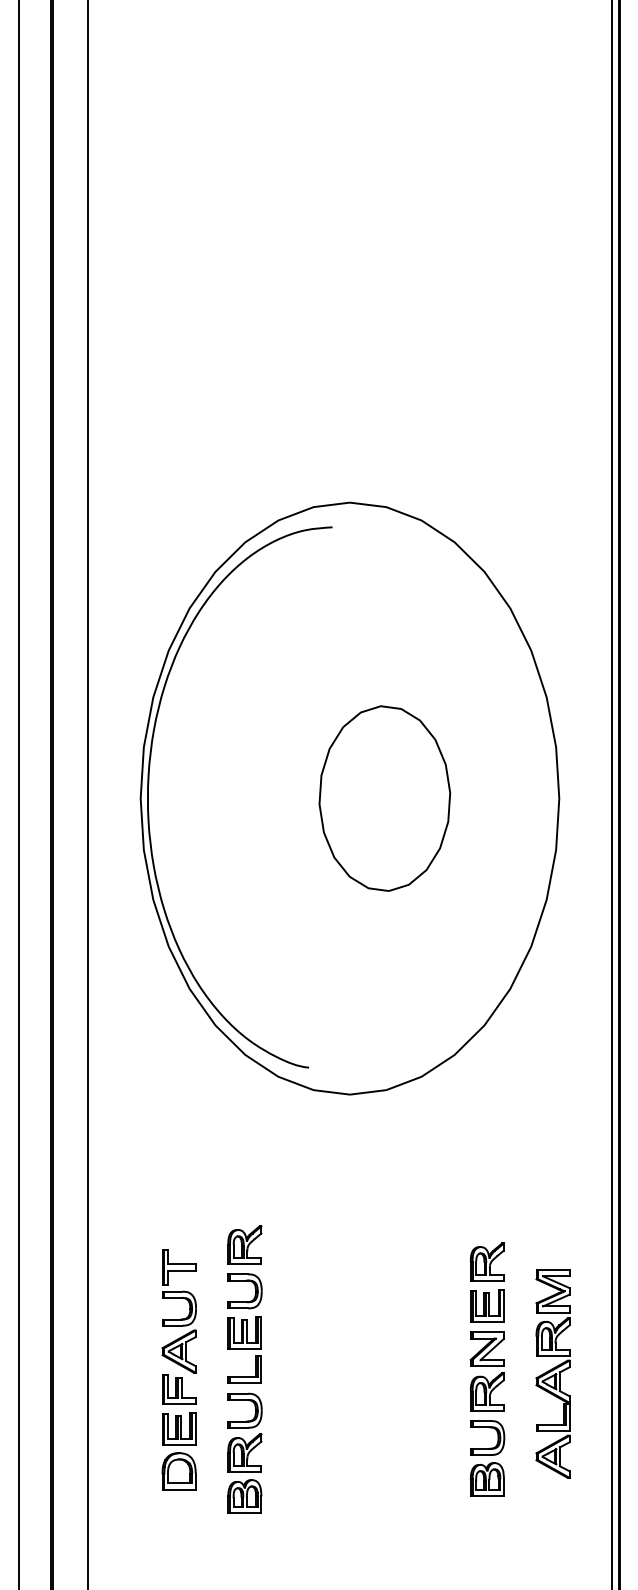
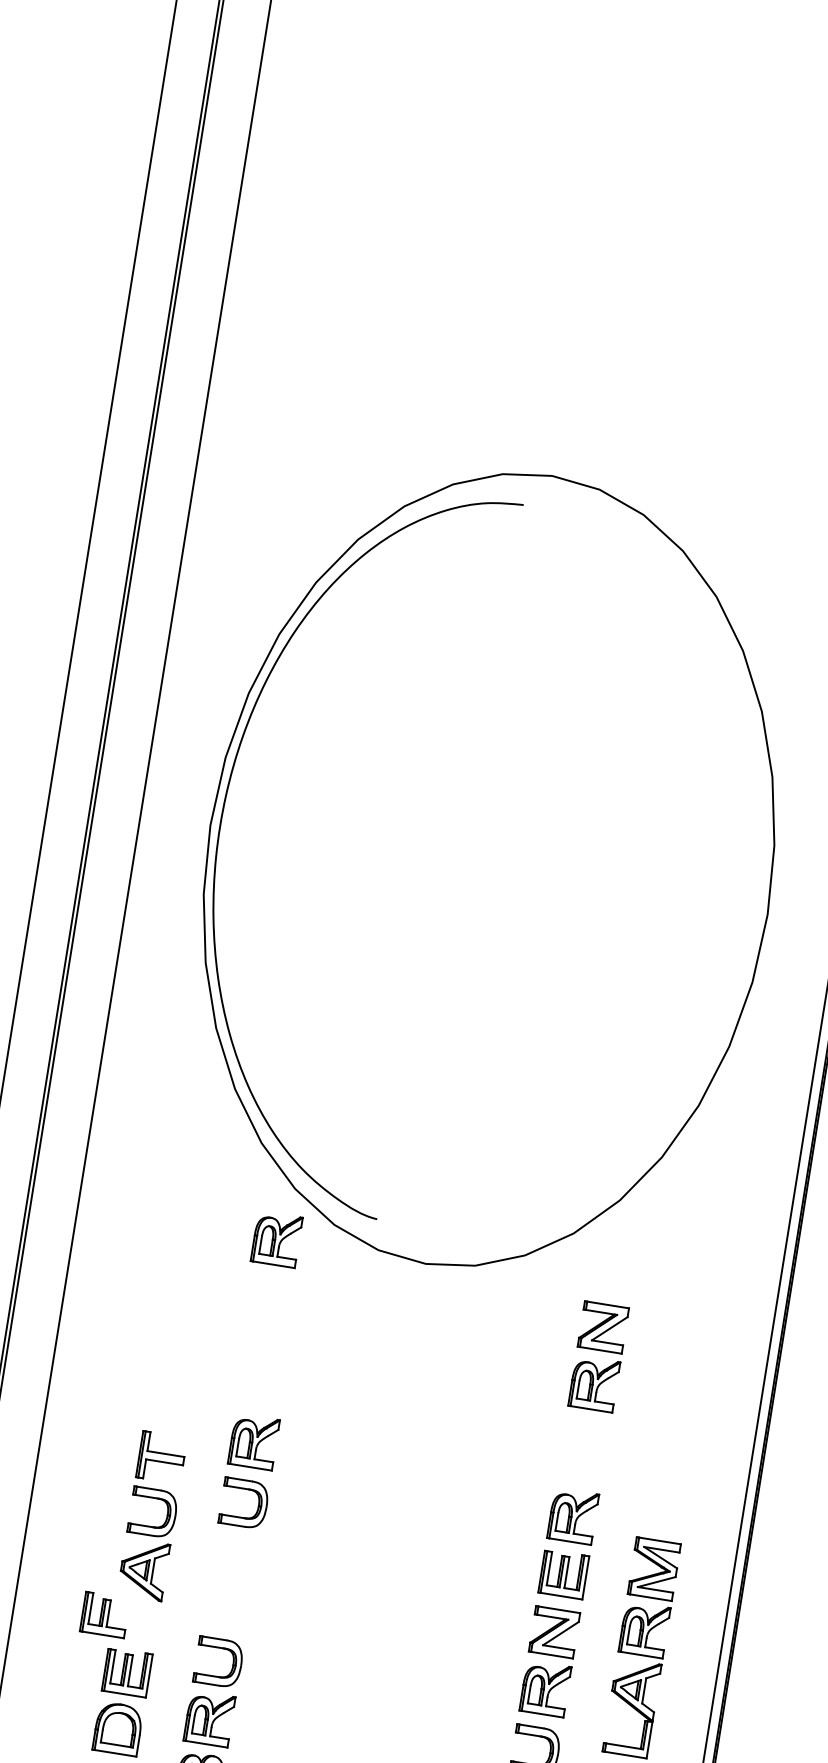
part: (384, 798) -> (535, 877), removed
part: (237, 1093) -> (276, 1238), added
part: (486, 1142) -> (597, 1356), added
part: (244, 1349) -> (231, 1580), removed
part: (179, 1389) -> (105, 1615), moved

